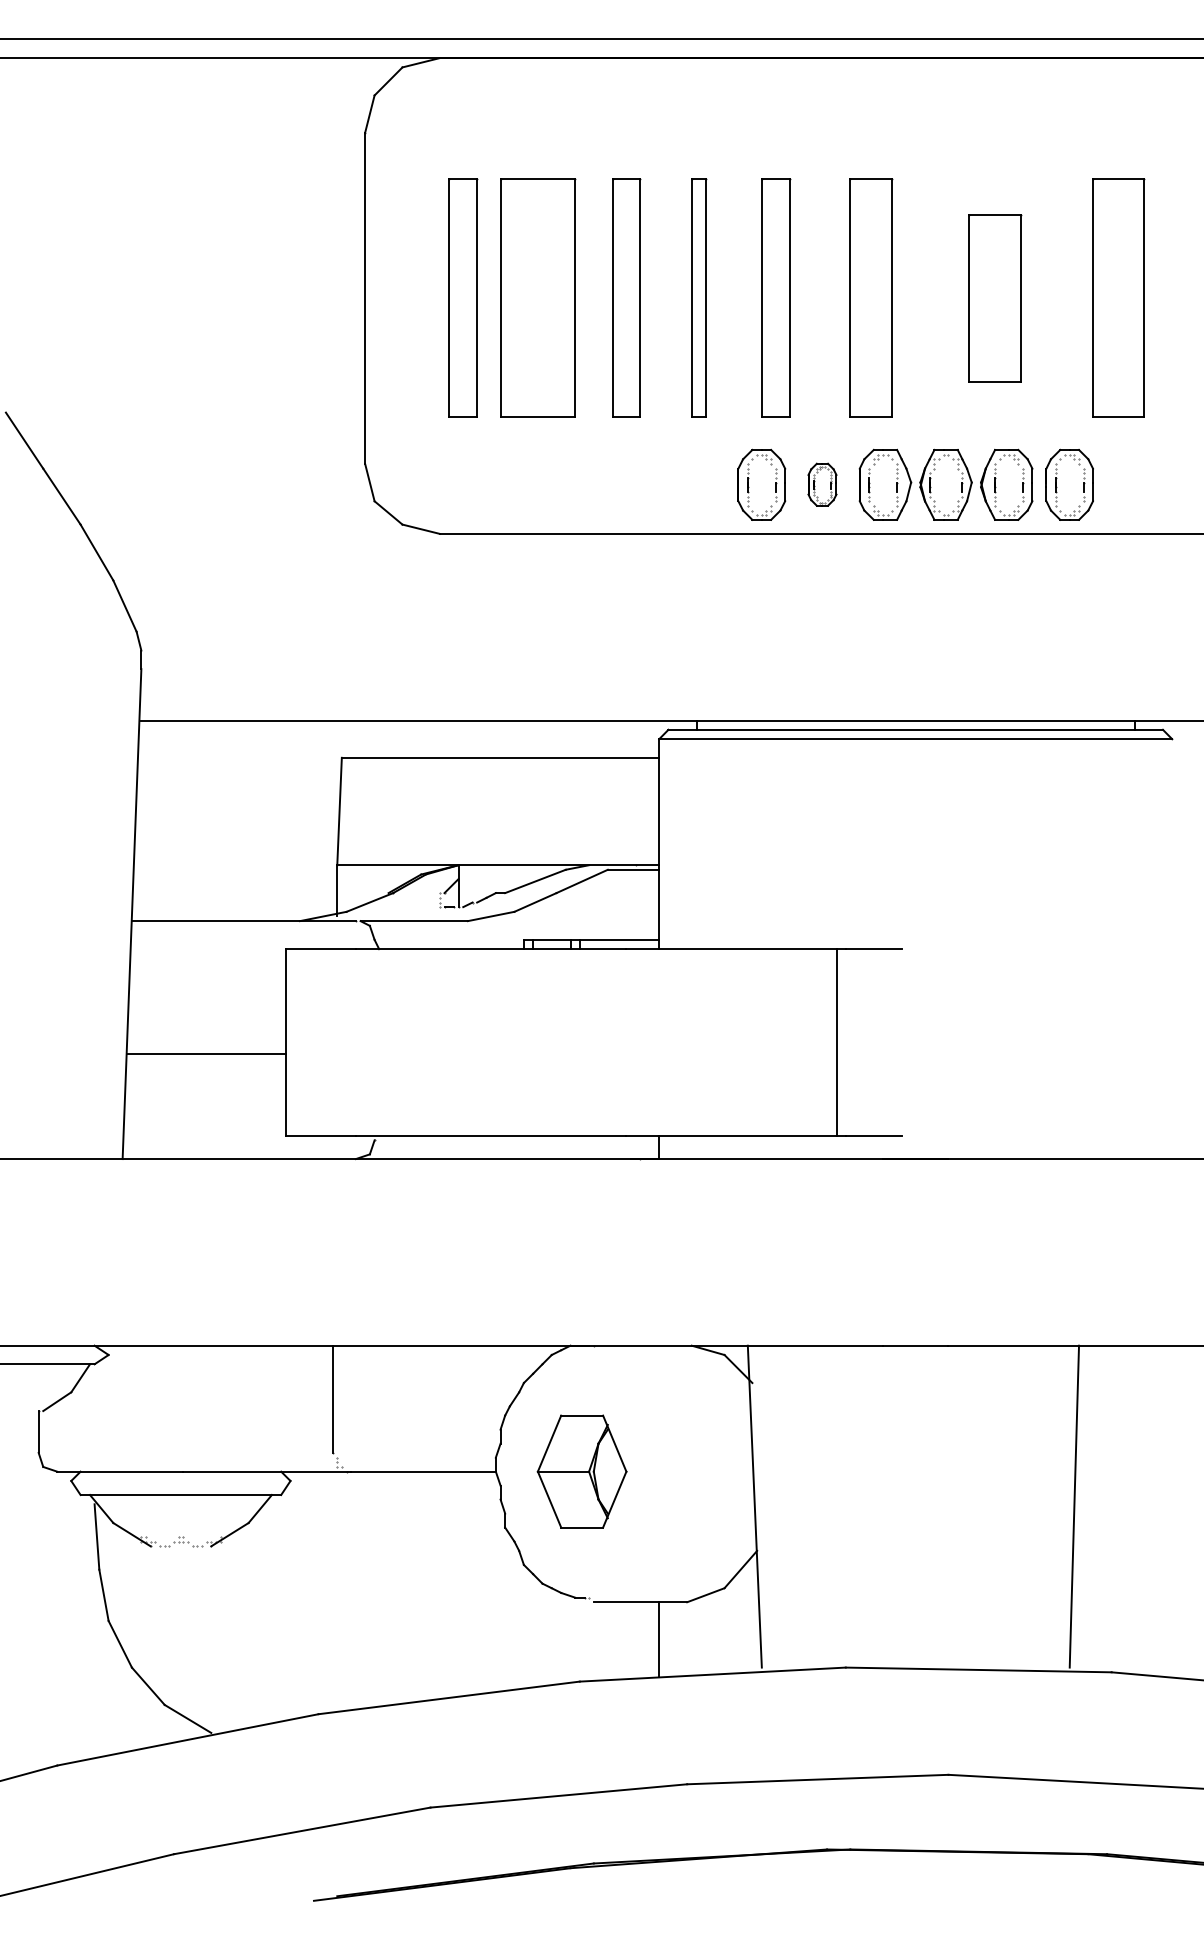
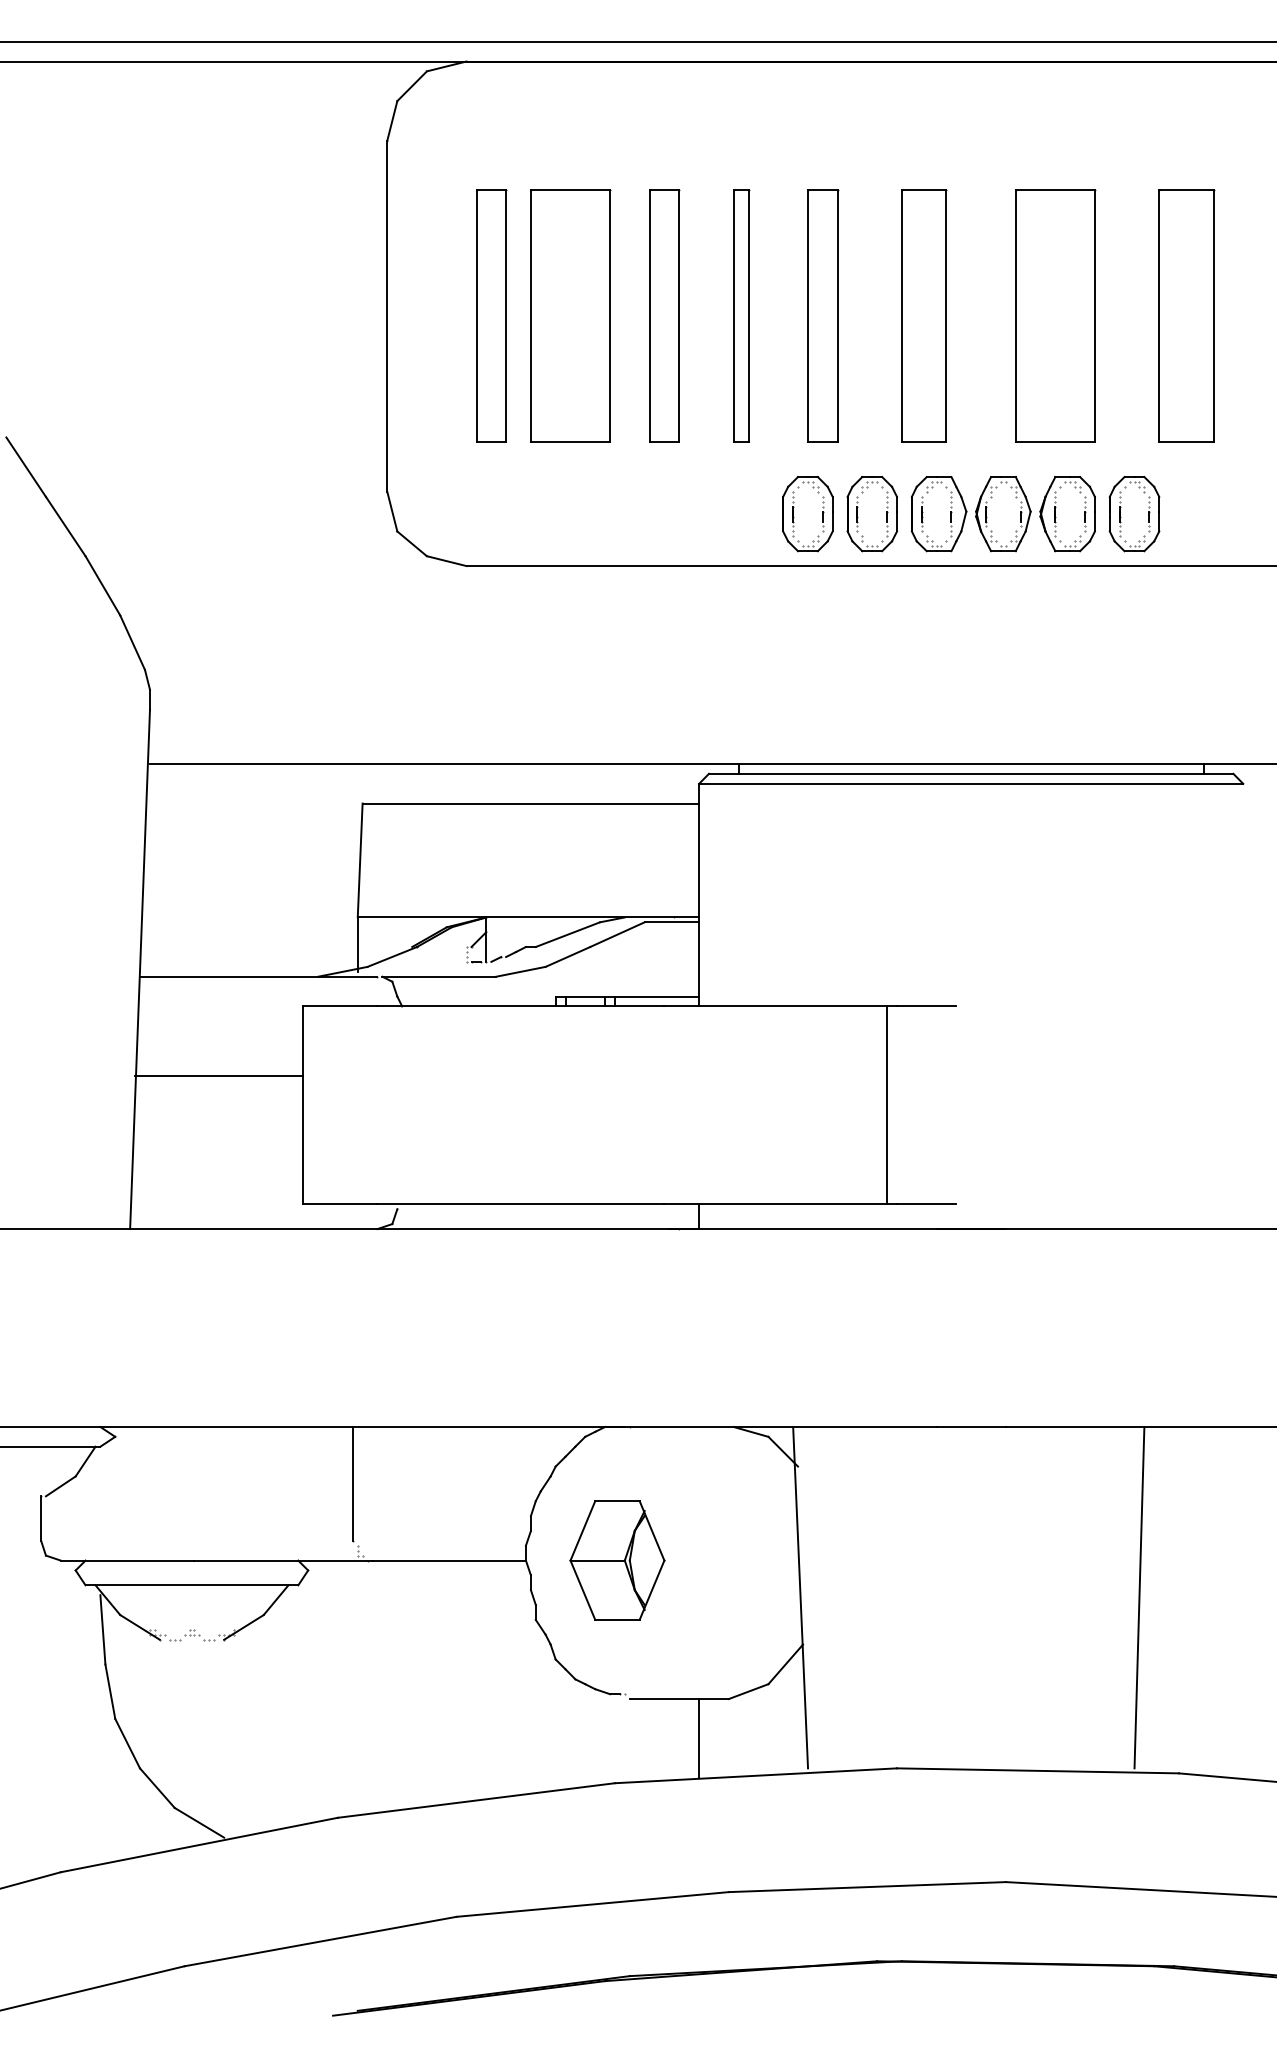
part: (995, 297) -> (1055, 315), size x1.43
part: (822, 484) -> (872, 513), size x1.67
line: (206, 1053) -> (219, 1075), moved

